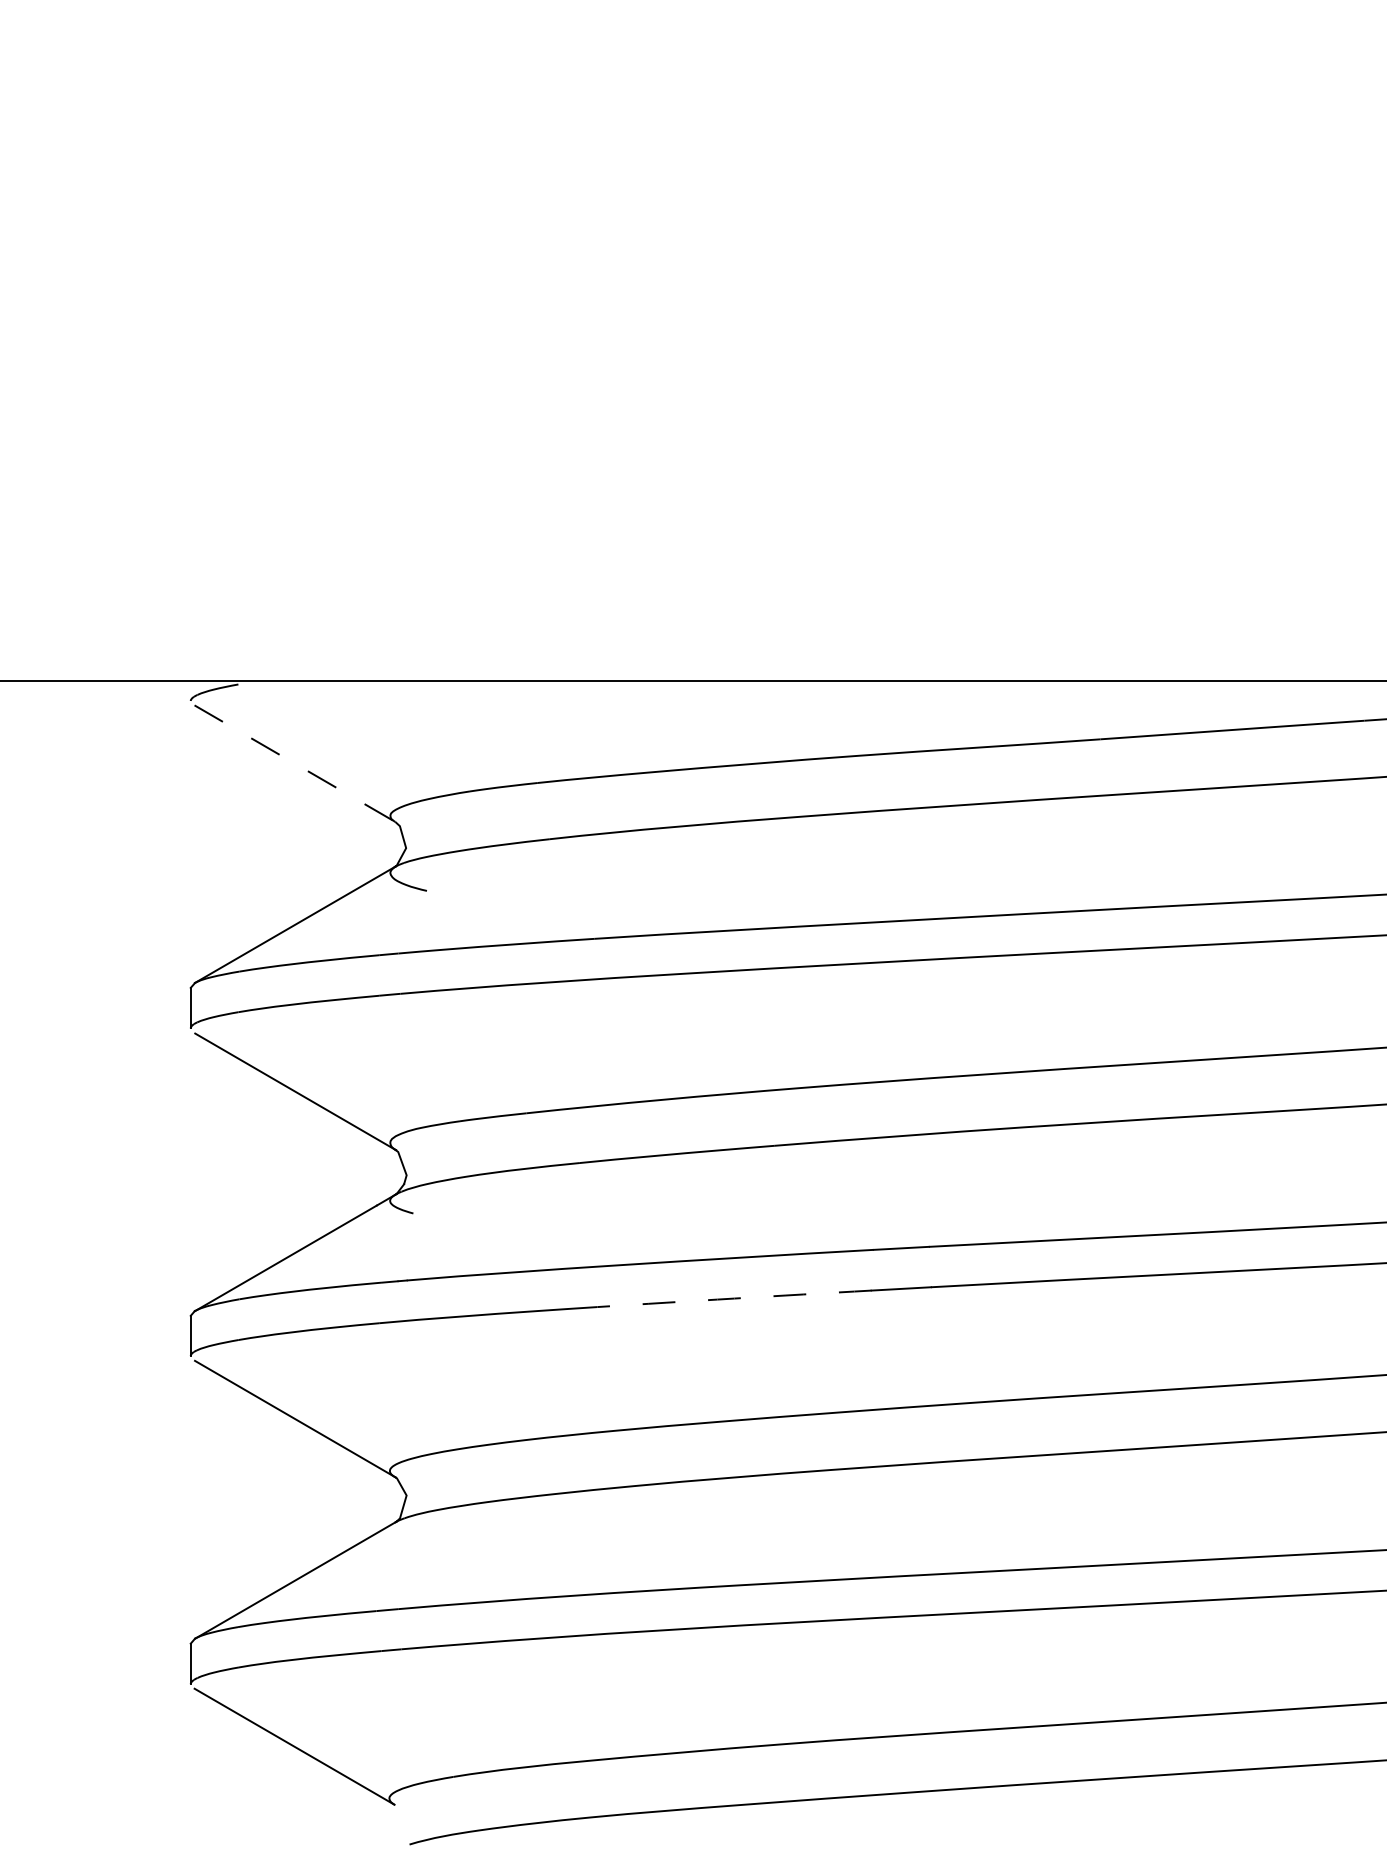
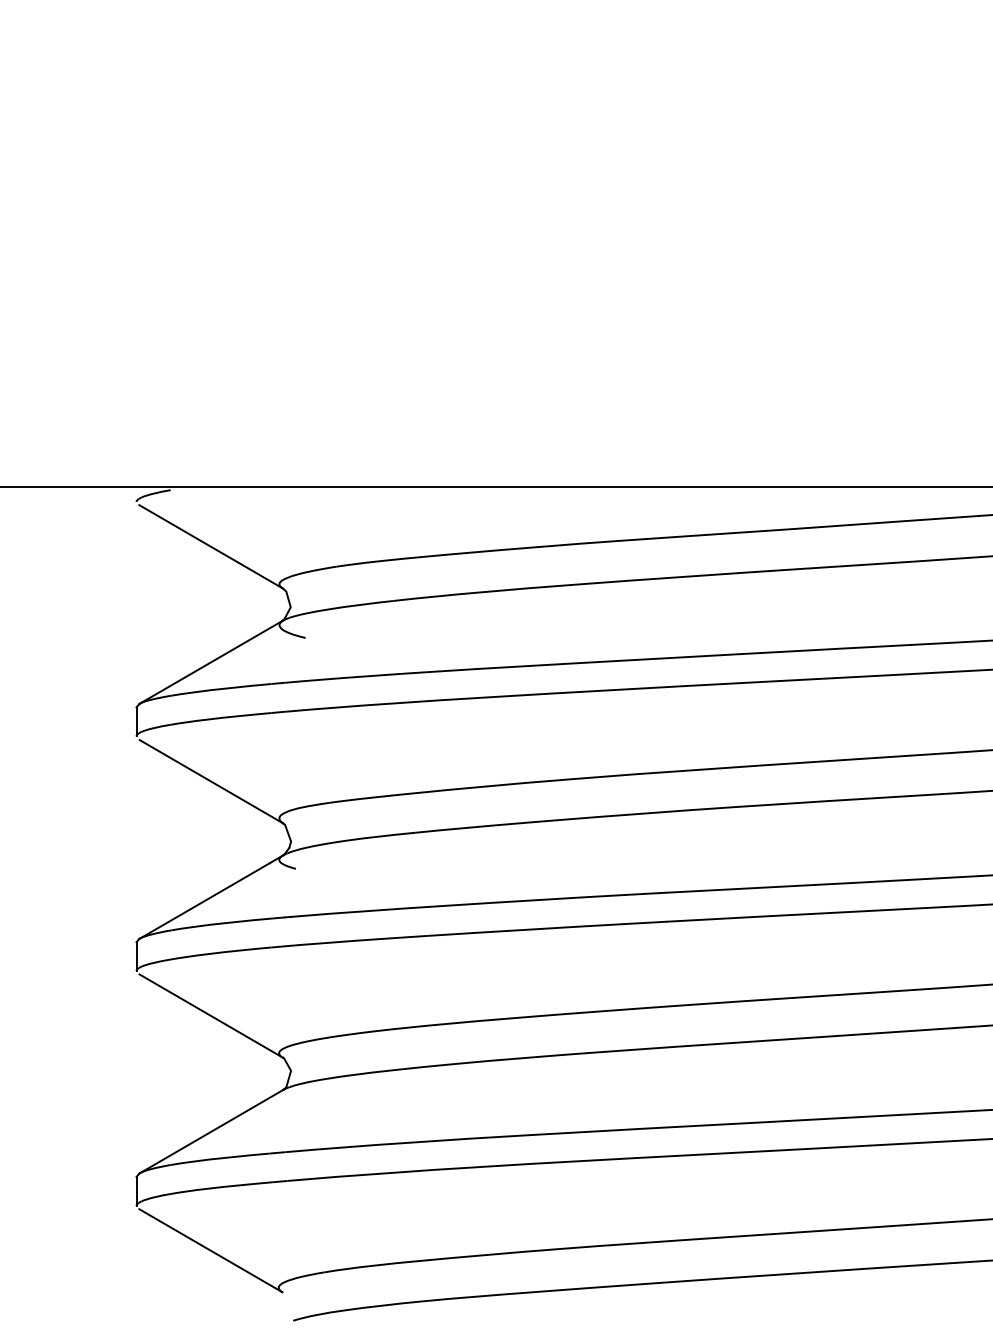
line: (295, 763) -> (211, 546), dashed -> solid
arc: (734, 1298) -> (525, 929), dashed -> solid

